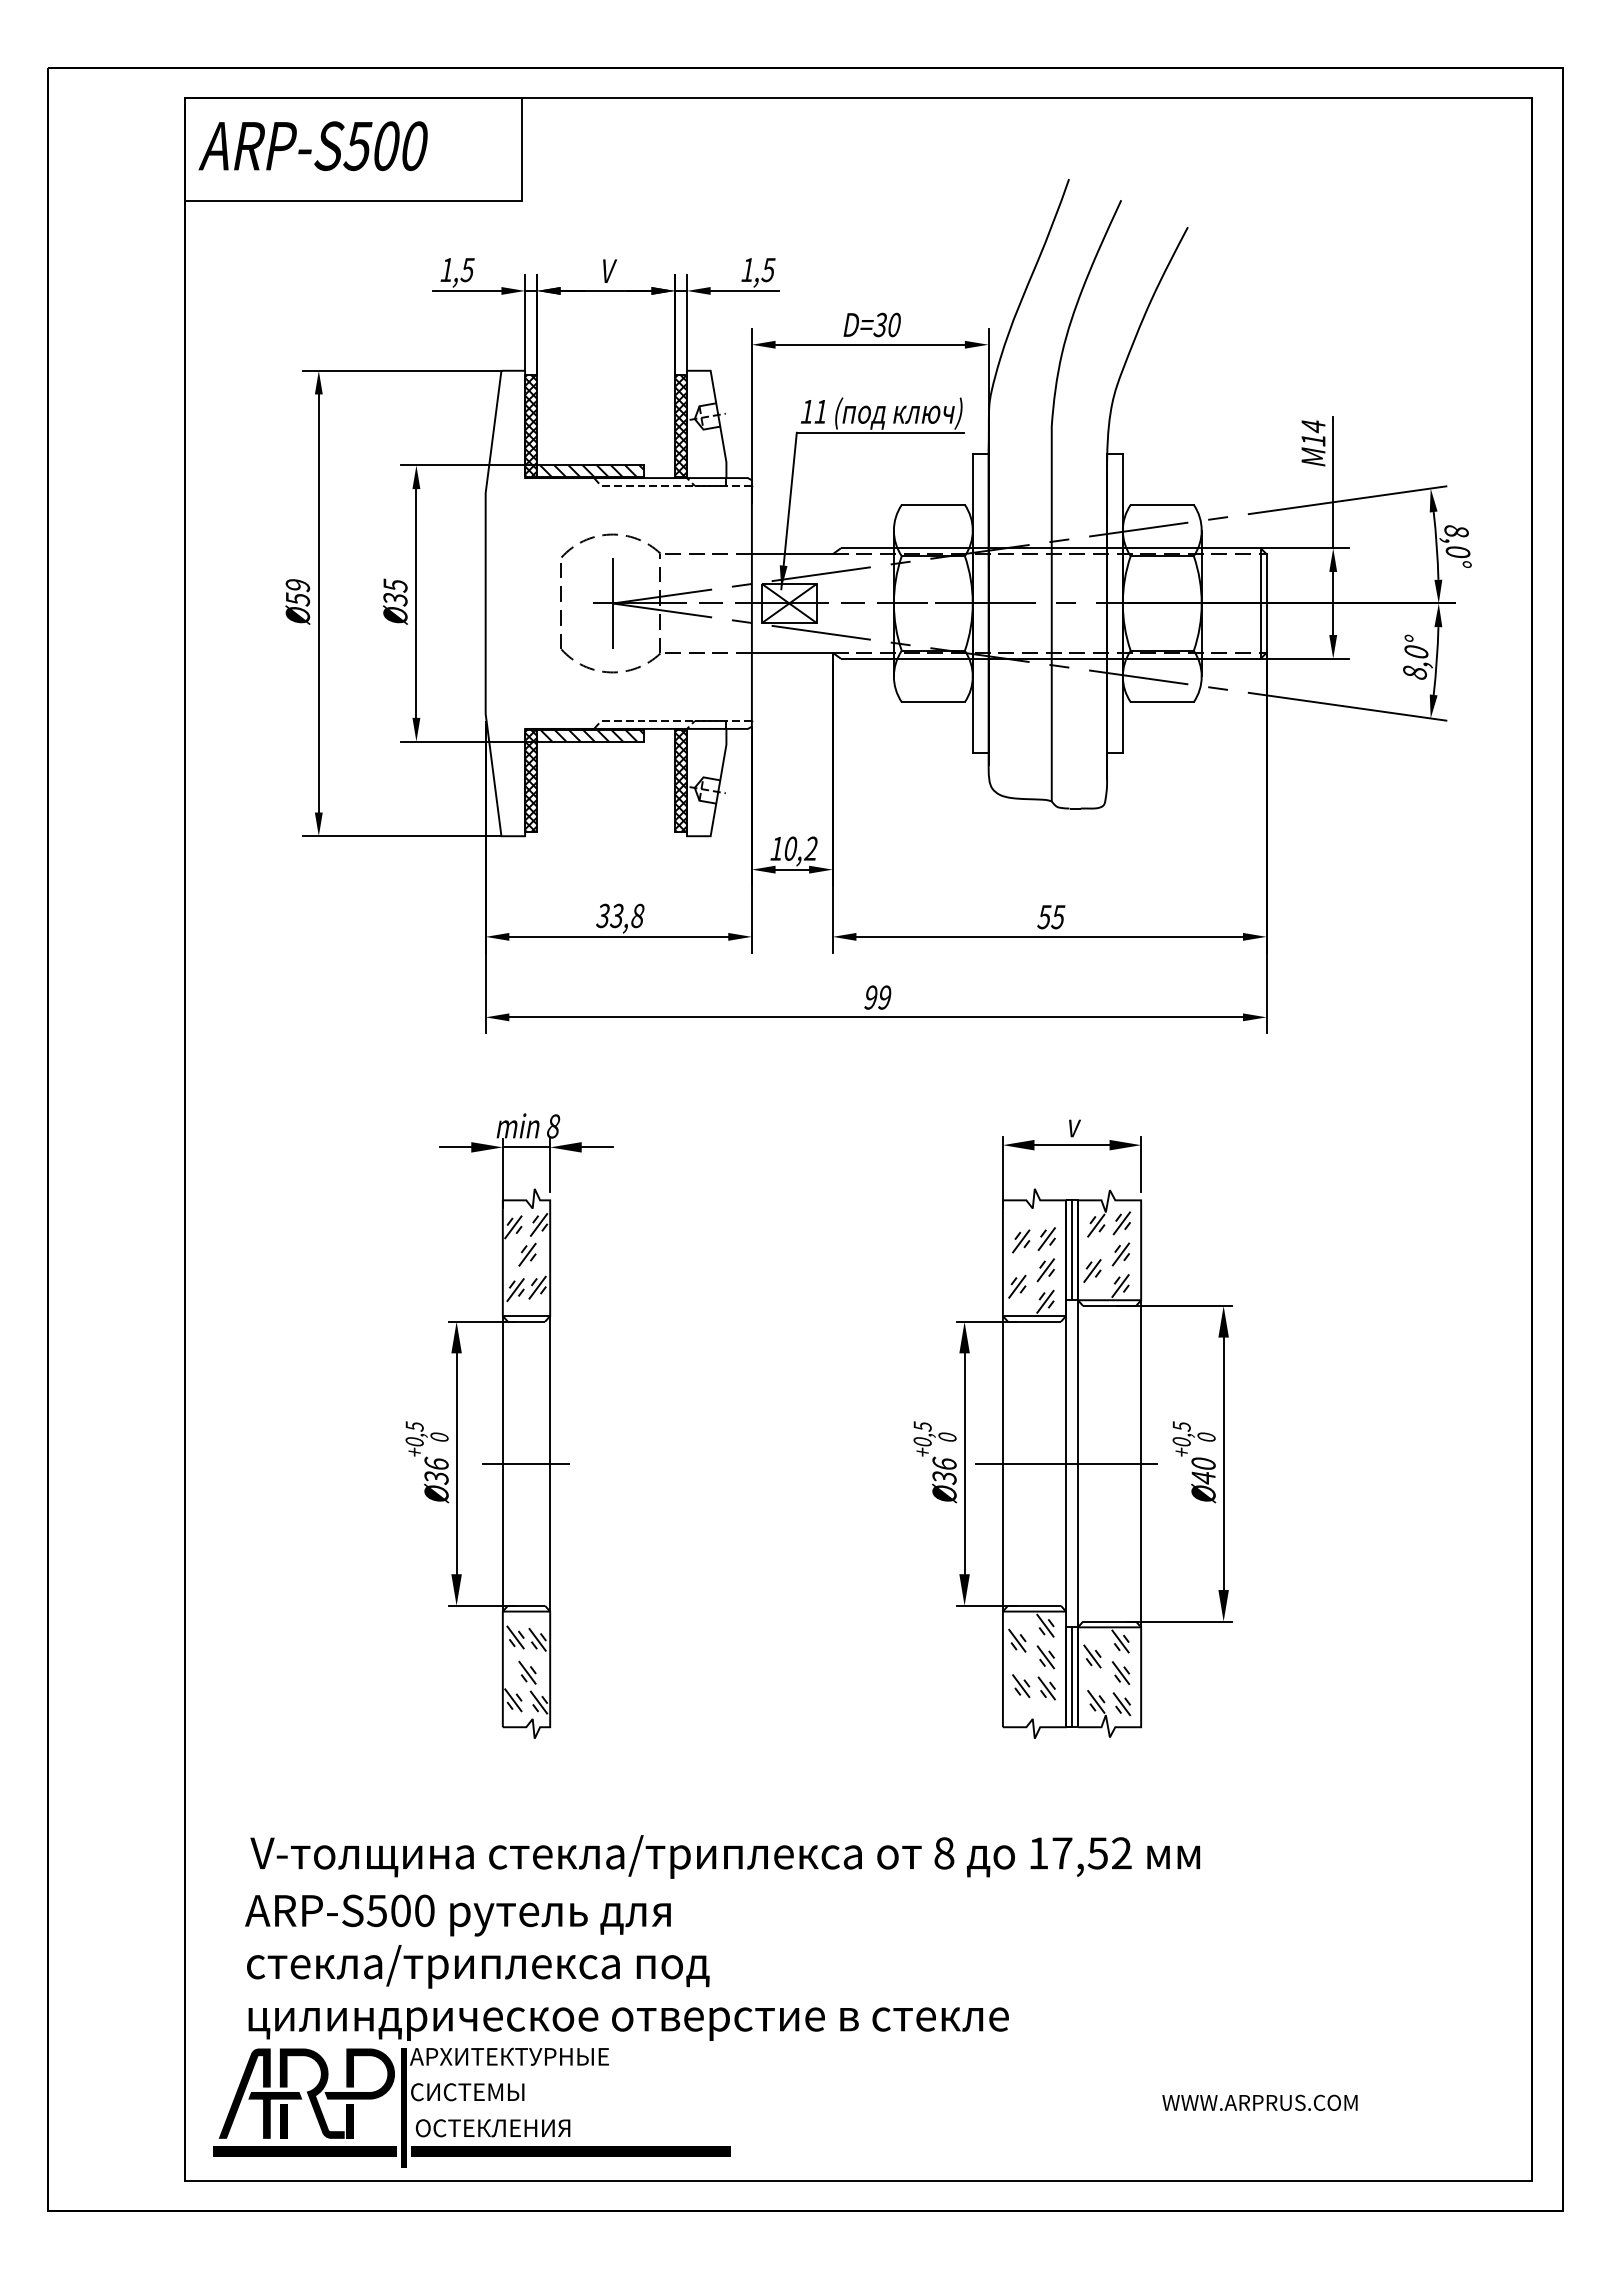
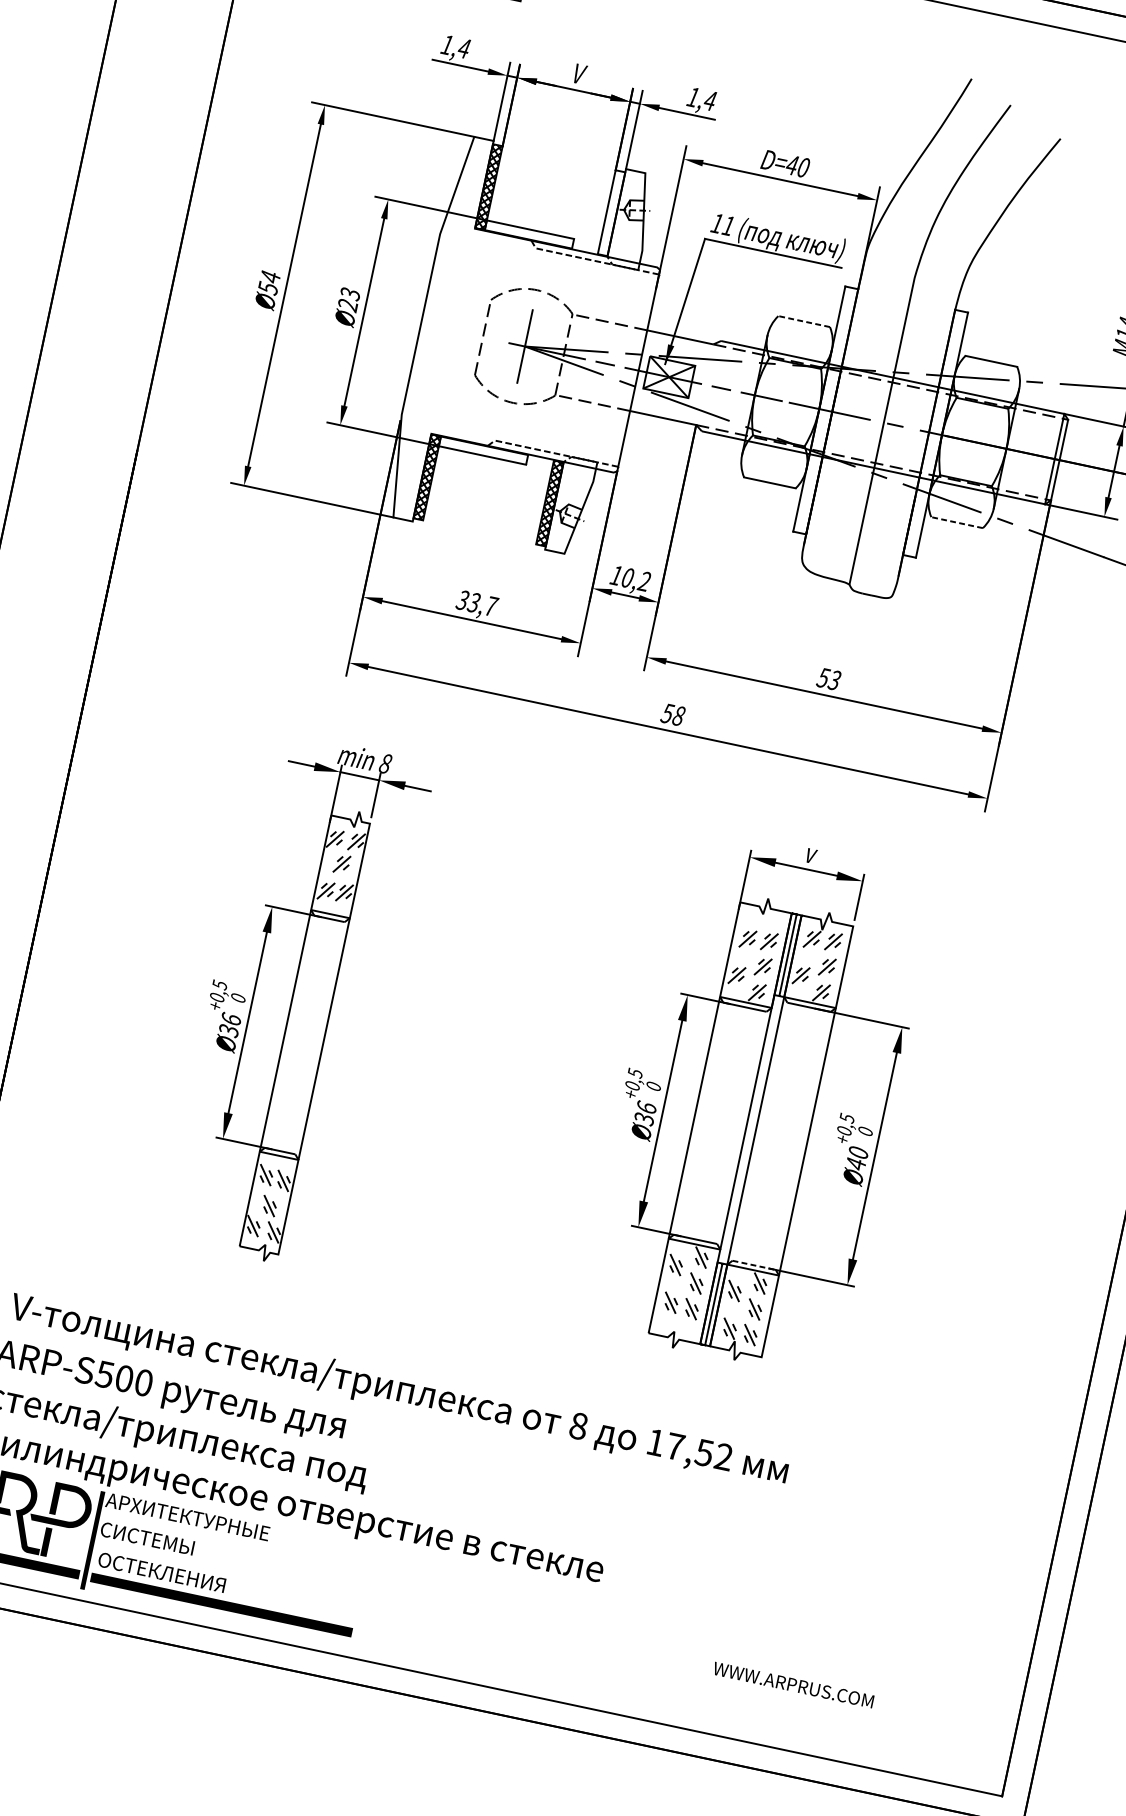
text: (467, 270) -> (463, 48), 1,5 -> 1,4
text: (768, 270) -> (710, 101), 1,5 -> 1,4
text: (879, 324) -> (791, 164), D=30 -> D=40
hatch: (680, 425) -> (611, 212), removed
hatch: (589, 471) -> (528, 234), removed
line: (933, 504) -> (804, 321), solid -> dashed
text: (297, 585) -> (270, 276), Ø59 -> Ø54
text: (395, 592) -> (349, 299), Ø35 -> Ø23
line: (1162, 702) -> (957, 523), solid -> dashed
hatch: (589, 735) -> (482, 450), removed
text: (638, 915) -> (491, 606), 33,8 -> 33,7
text: (1058, 916) -> (834, 679), 55 -> 53
text: (877, 997) -> (672, 714), 99 -> 58
line: (525, 1463) -> (304, 1034), removed
line: (1066, 1463) -> (746, 1128), removed
line: (1110, 1621) -> (754, 1265), solid -> dashed

